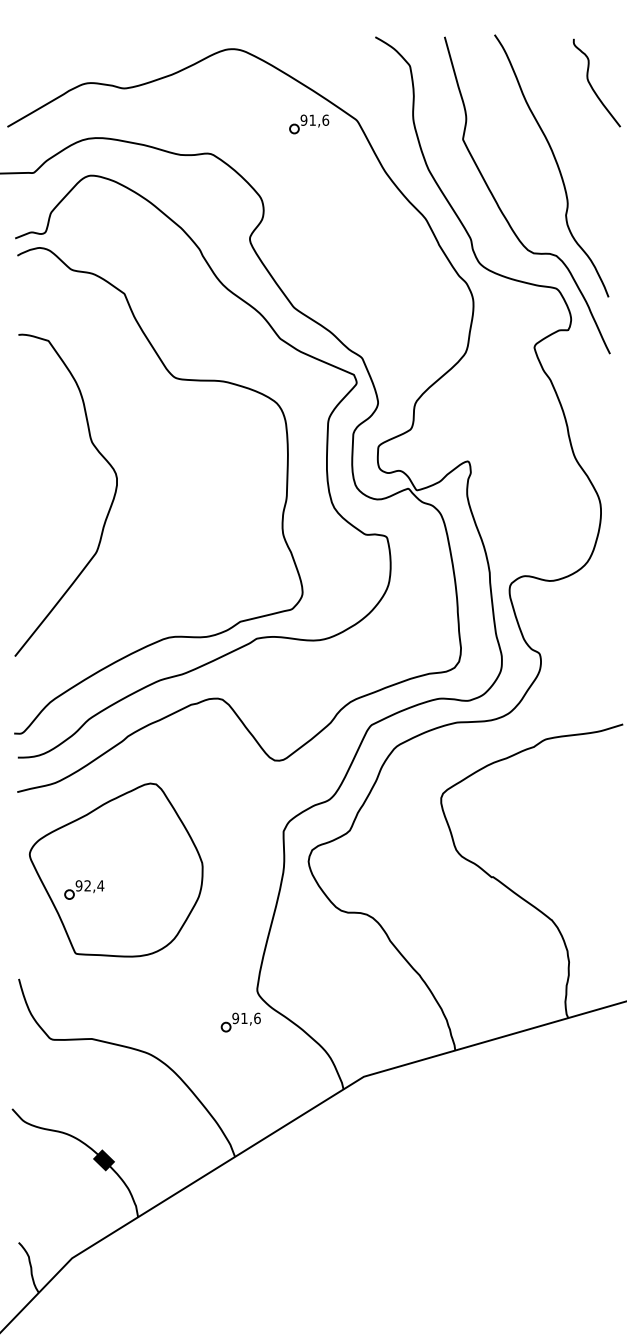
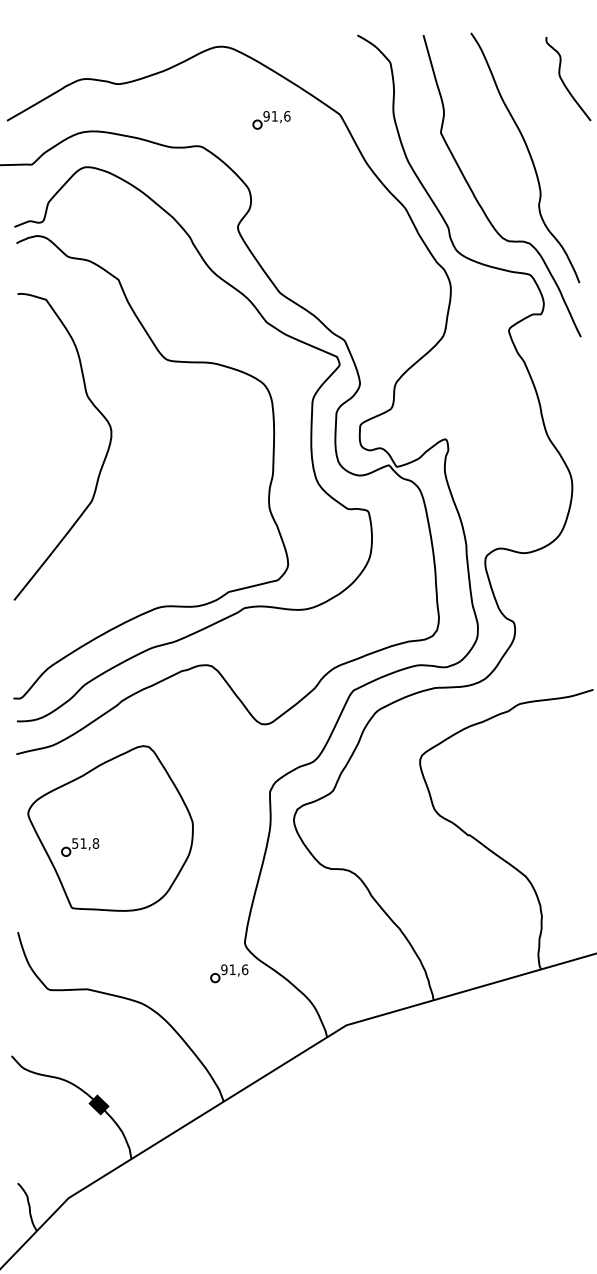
part: (309, 124) -> (271, 120), moved
curve: (107, 512) -> (102, 463), moved
text: (89, 885) -> (85, 843), 92,4 -> 51,8

